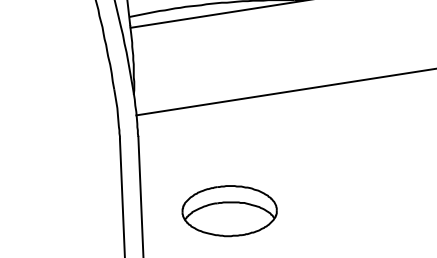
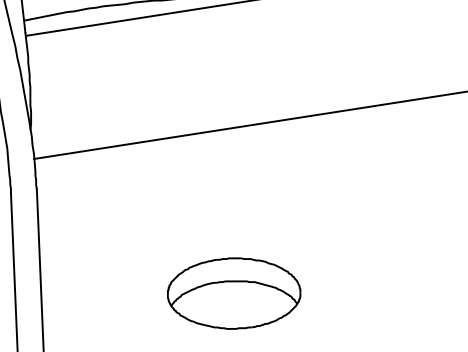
part: (229, 211) -> (233, 294), moved

